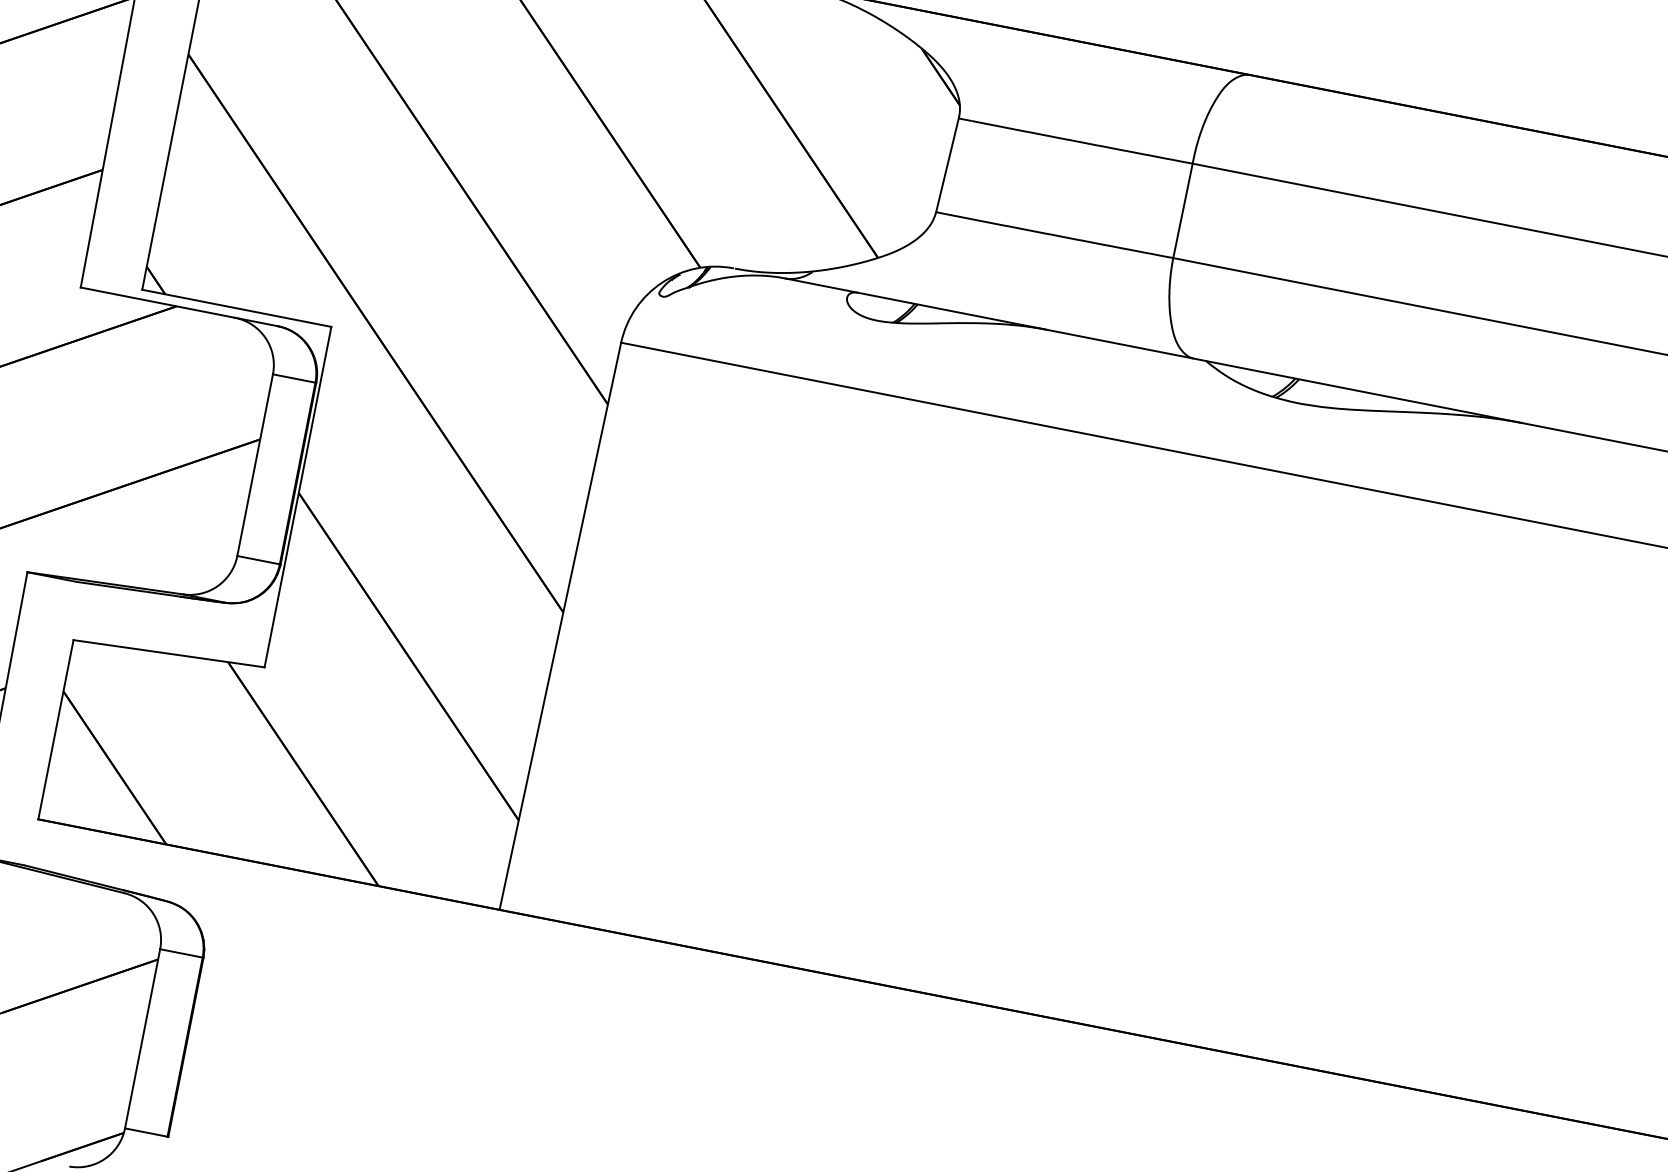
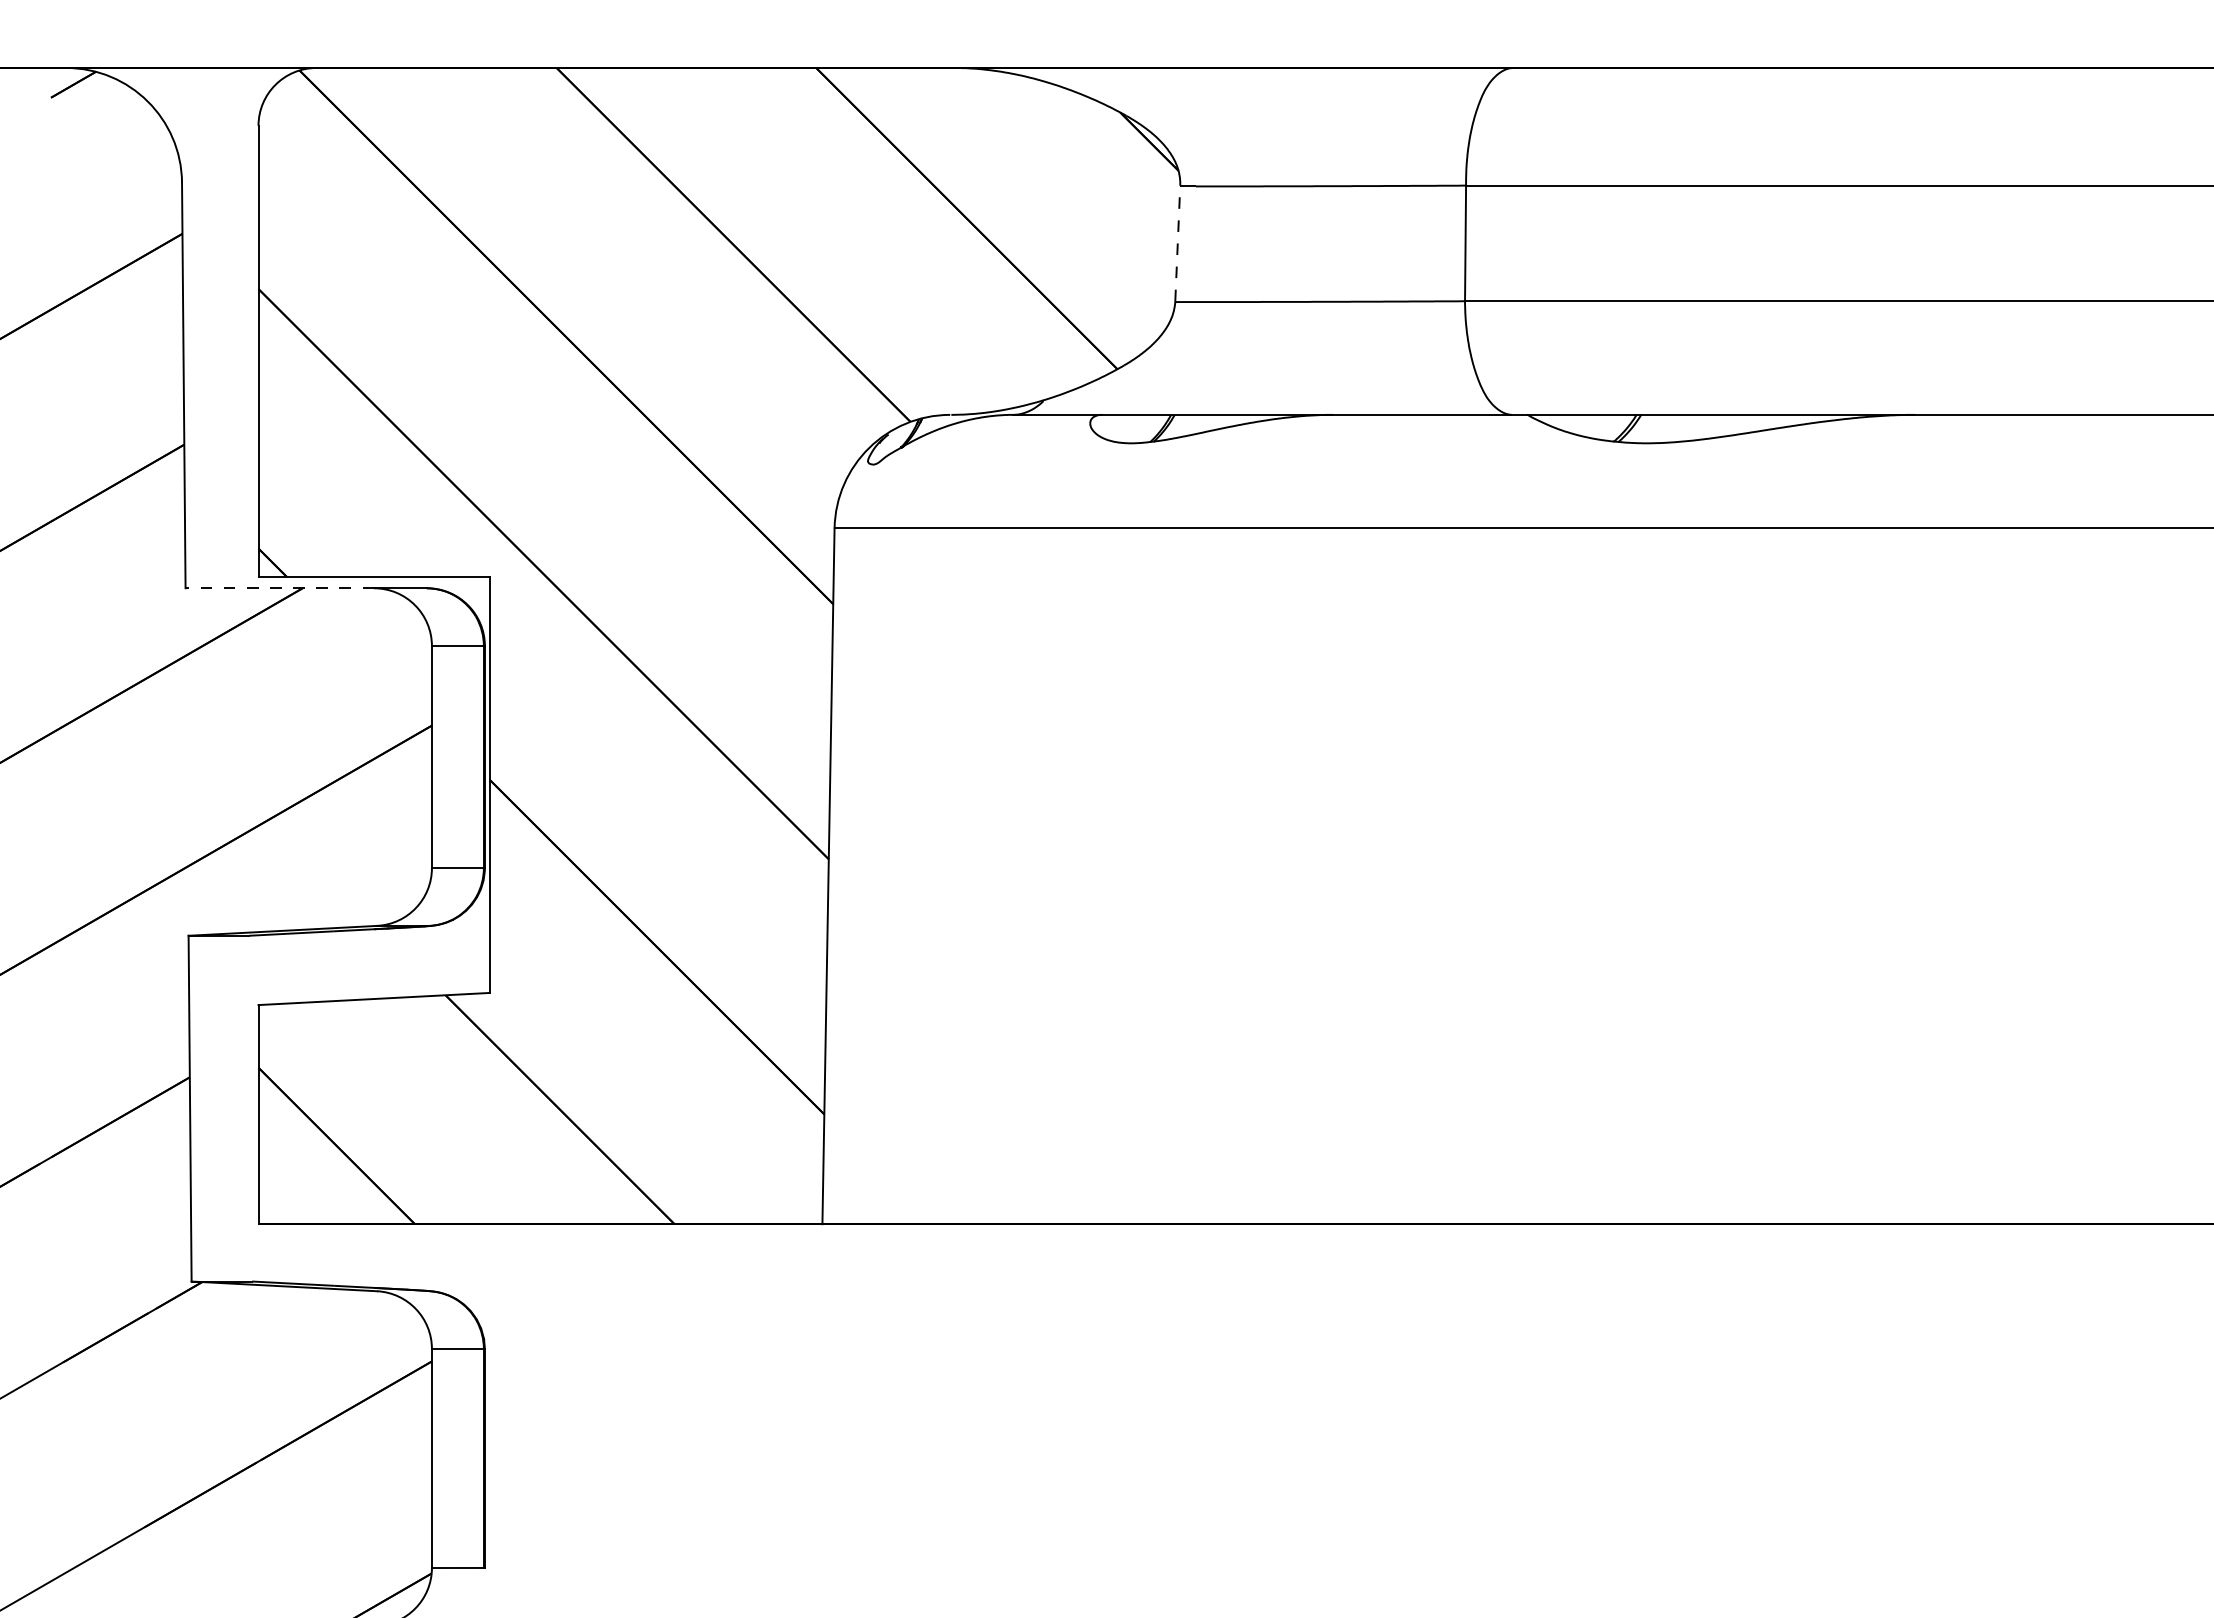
line: (947, 164) -> (1177, 243), solid -> dashed
line: (157, 302) -> (279, 588), solid -> dashed

